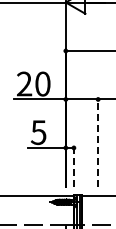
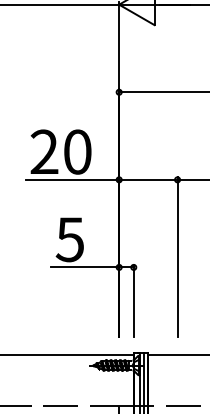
line: (98, 141) -> (178, 255), dashed -> solid
line: (73, 166) -> (133, 300), dashed -> solid

